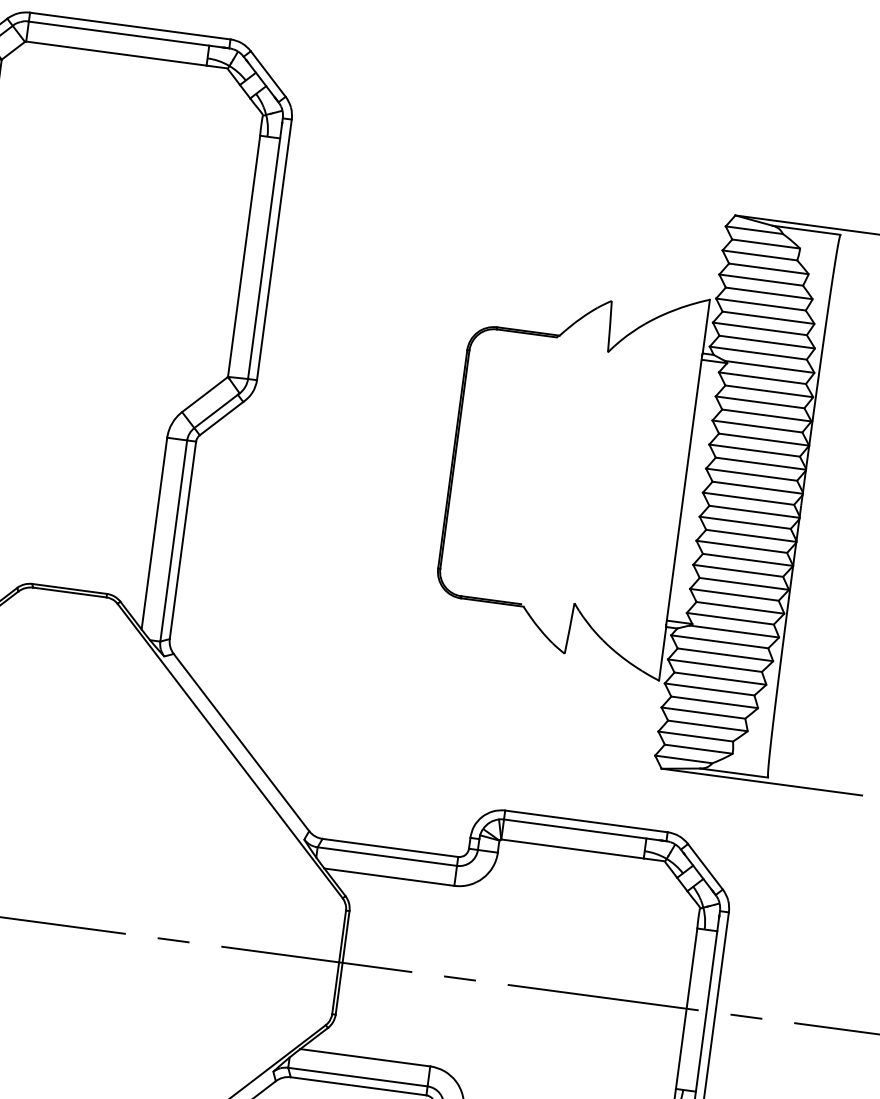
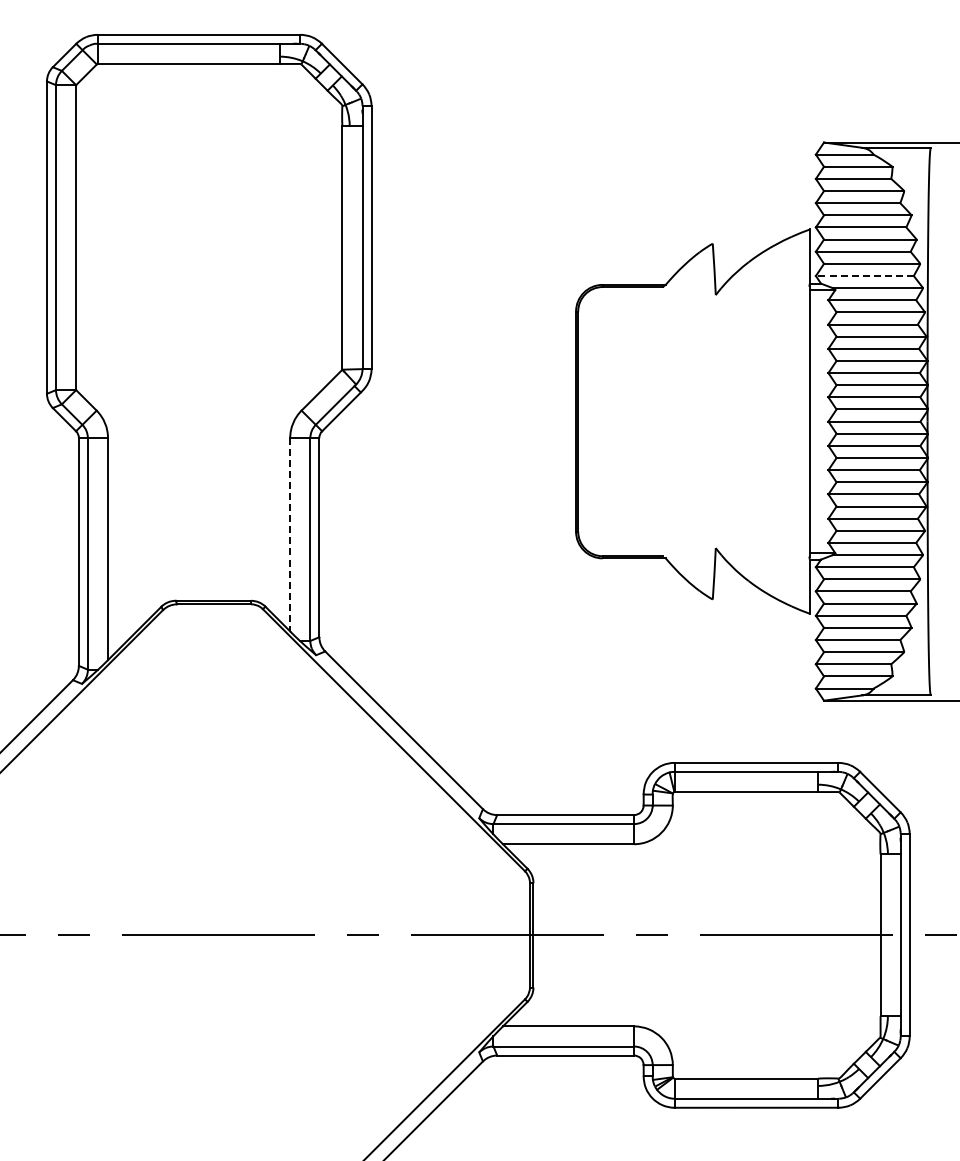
line: (757, 353) -> (864, 276), solid -> dashed
line: (154, 533) -> (290, 534), solid -> dashed

